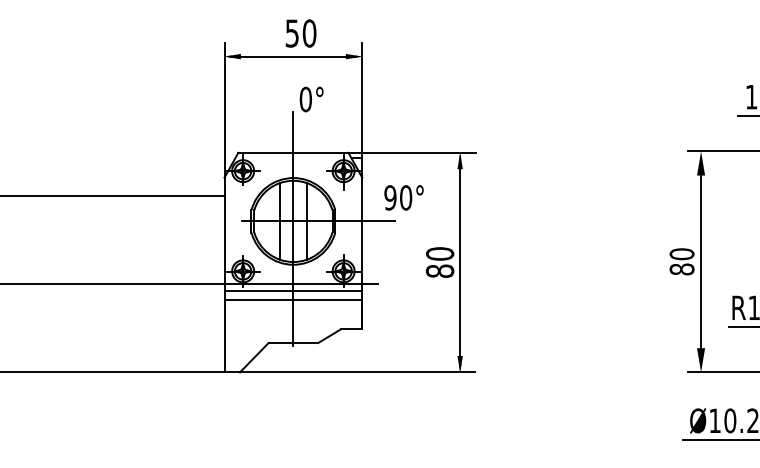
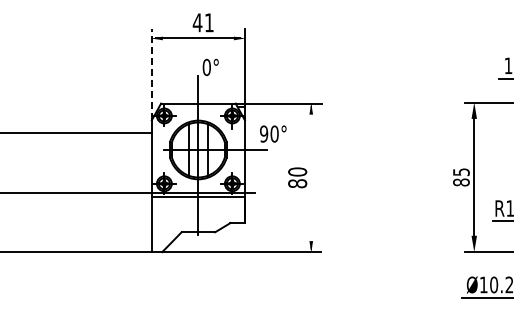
text: (299, 33) -> (202, 22), 50 -> 41
line: (224, 109) -> (151, 74), solid -> dashed
text: (682, 254) -> (461, 172), 80 -> 85
line: (460, 262) -> (311, 177), removed
line: (292, 299) -> (197, 202), removed

